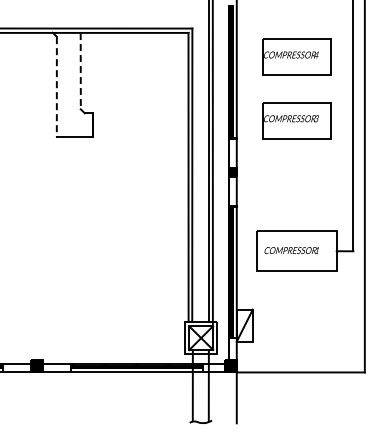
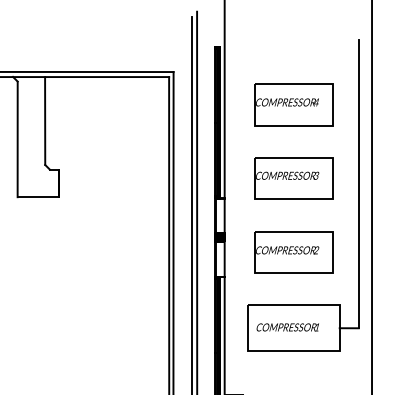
line: (80, 71) -> (44, 121), dashed -> solid
line: (56, 87) -> (17, 139), dashed -> solid
part: (296, 184) -> (293, 251), added

